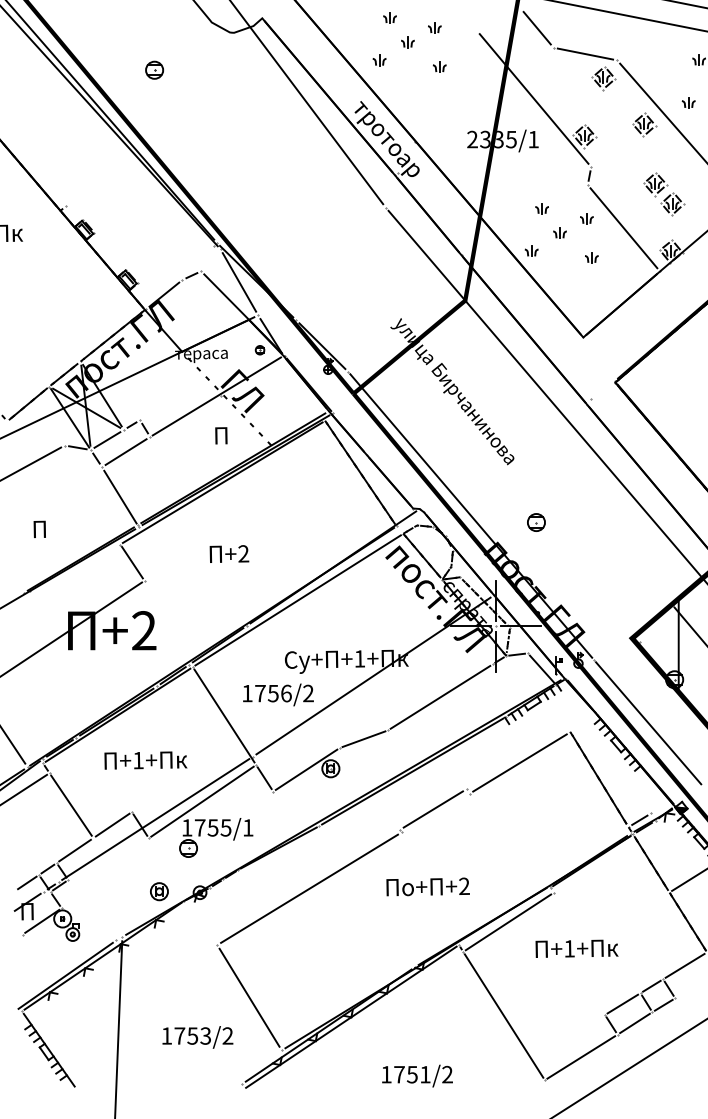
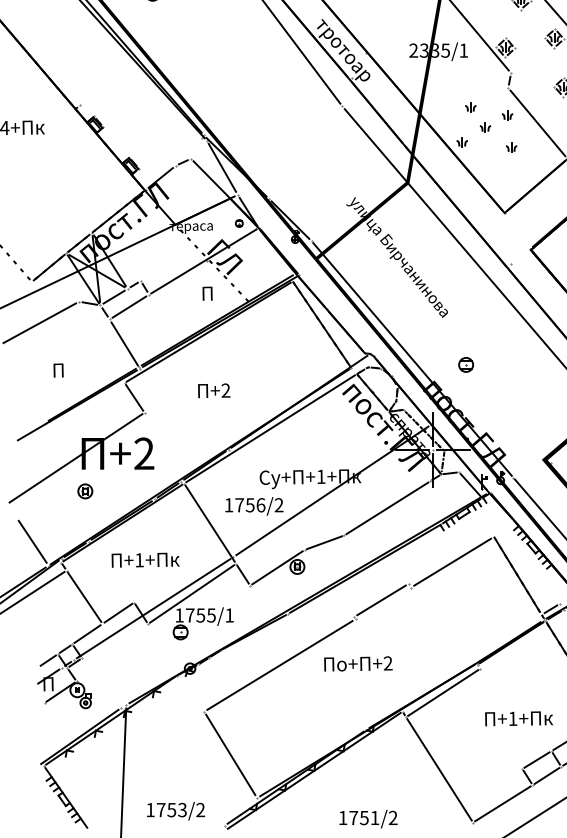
text: (427, 886) -> (357, 663), moved
part: (159, 891) -> (85, 491), moved
text: (576, 948) -> (518, 718), moved
text: (197, 1037) -> (175, 811), moved

